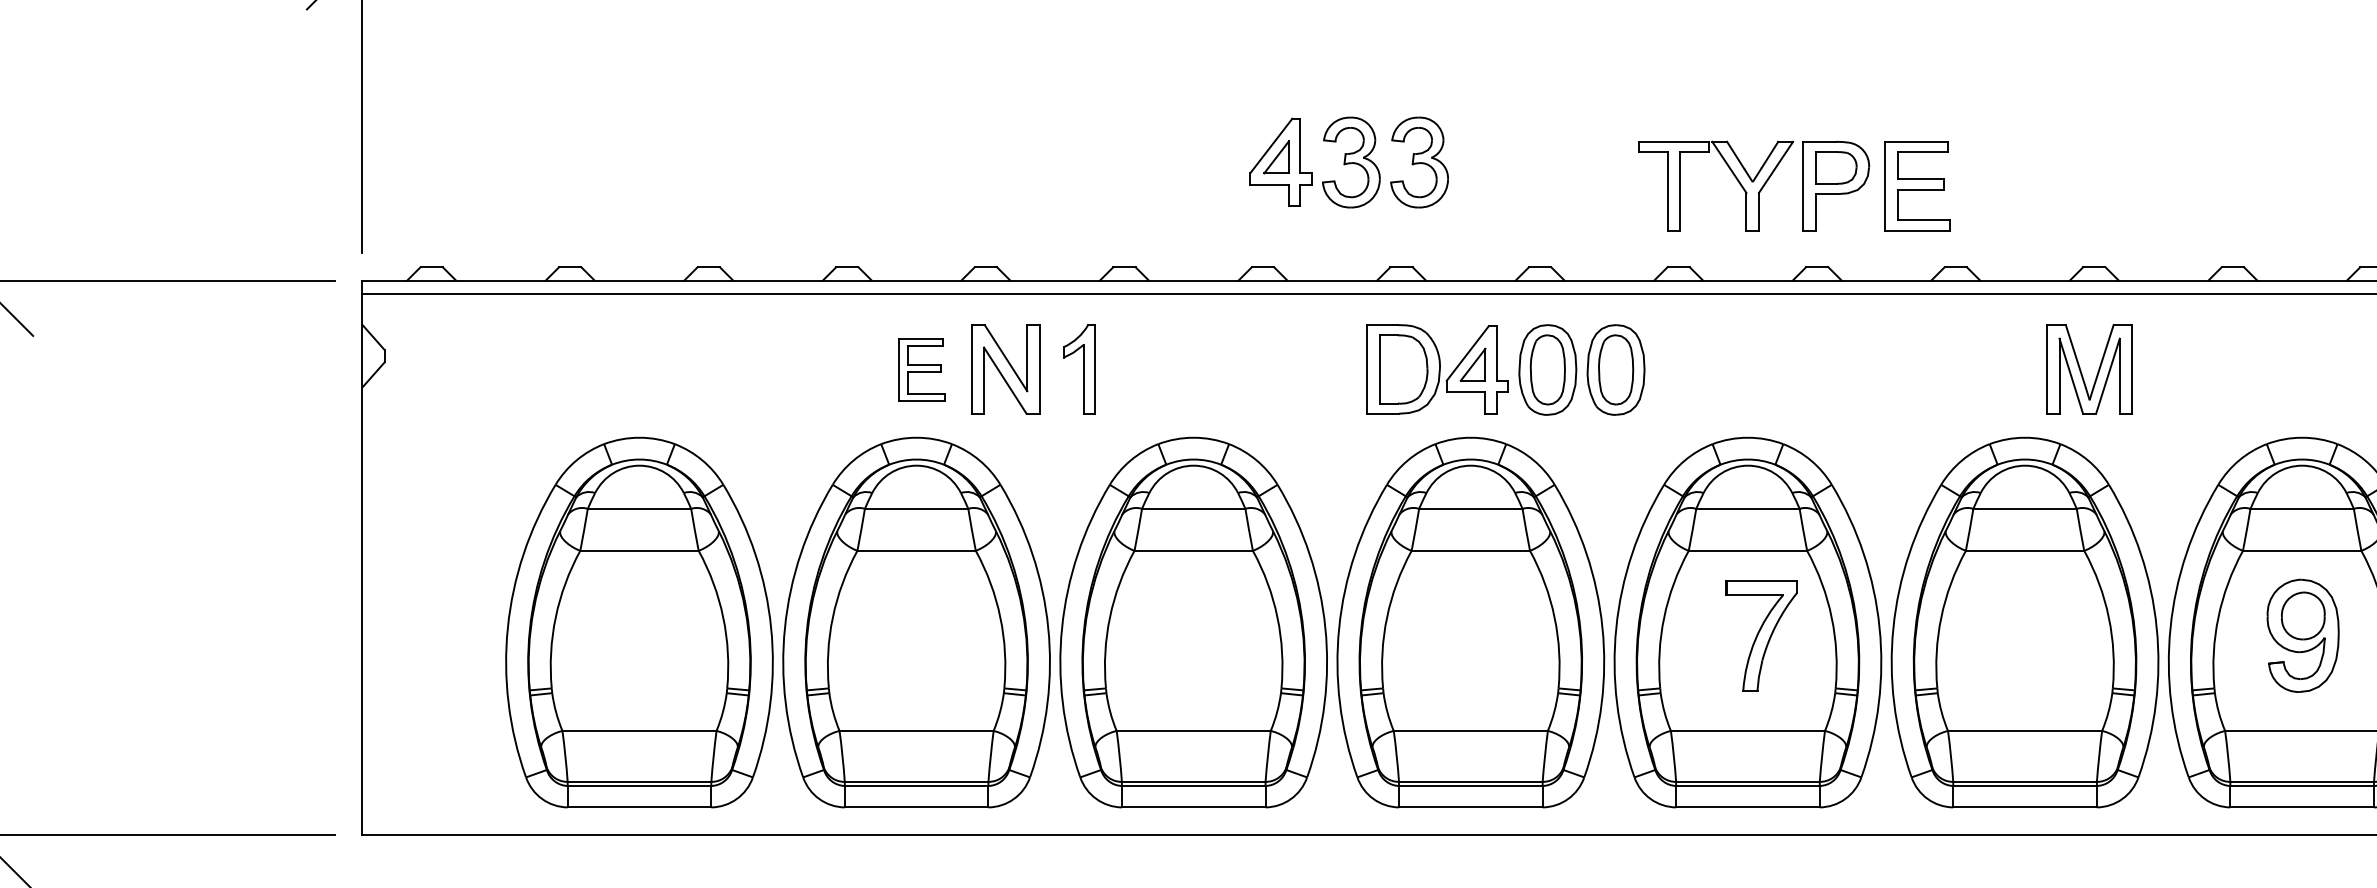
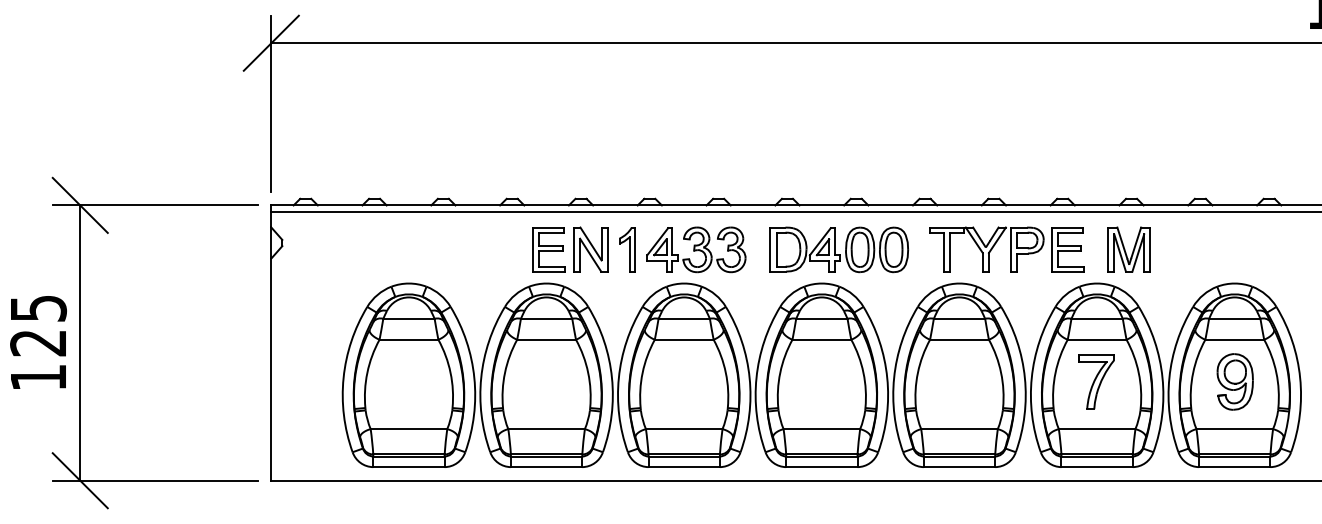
part: (1349, 161) -> (696, 249), moved
part: (1794, 185) -> (1006, 249), moved
part: (920, 369) -> (548, 249), size x1.43
part: (1762, 634) -> (1096, 381), moved

